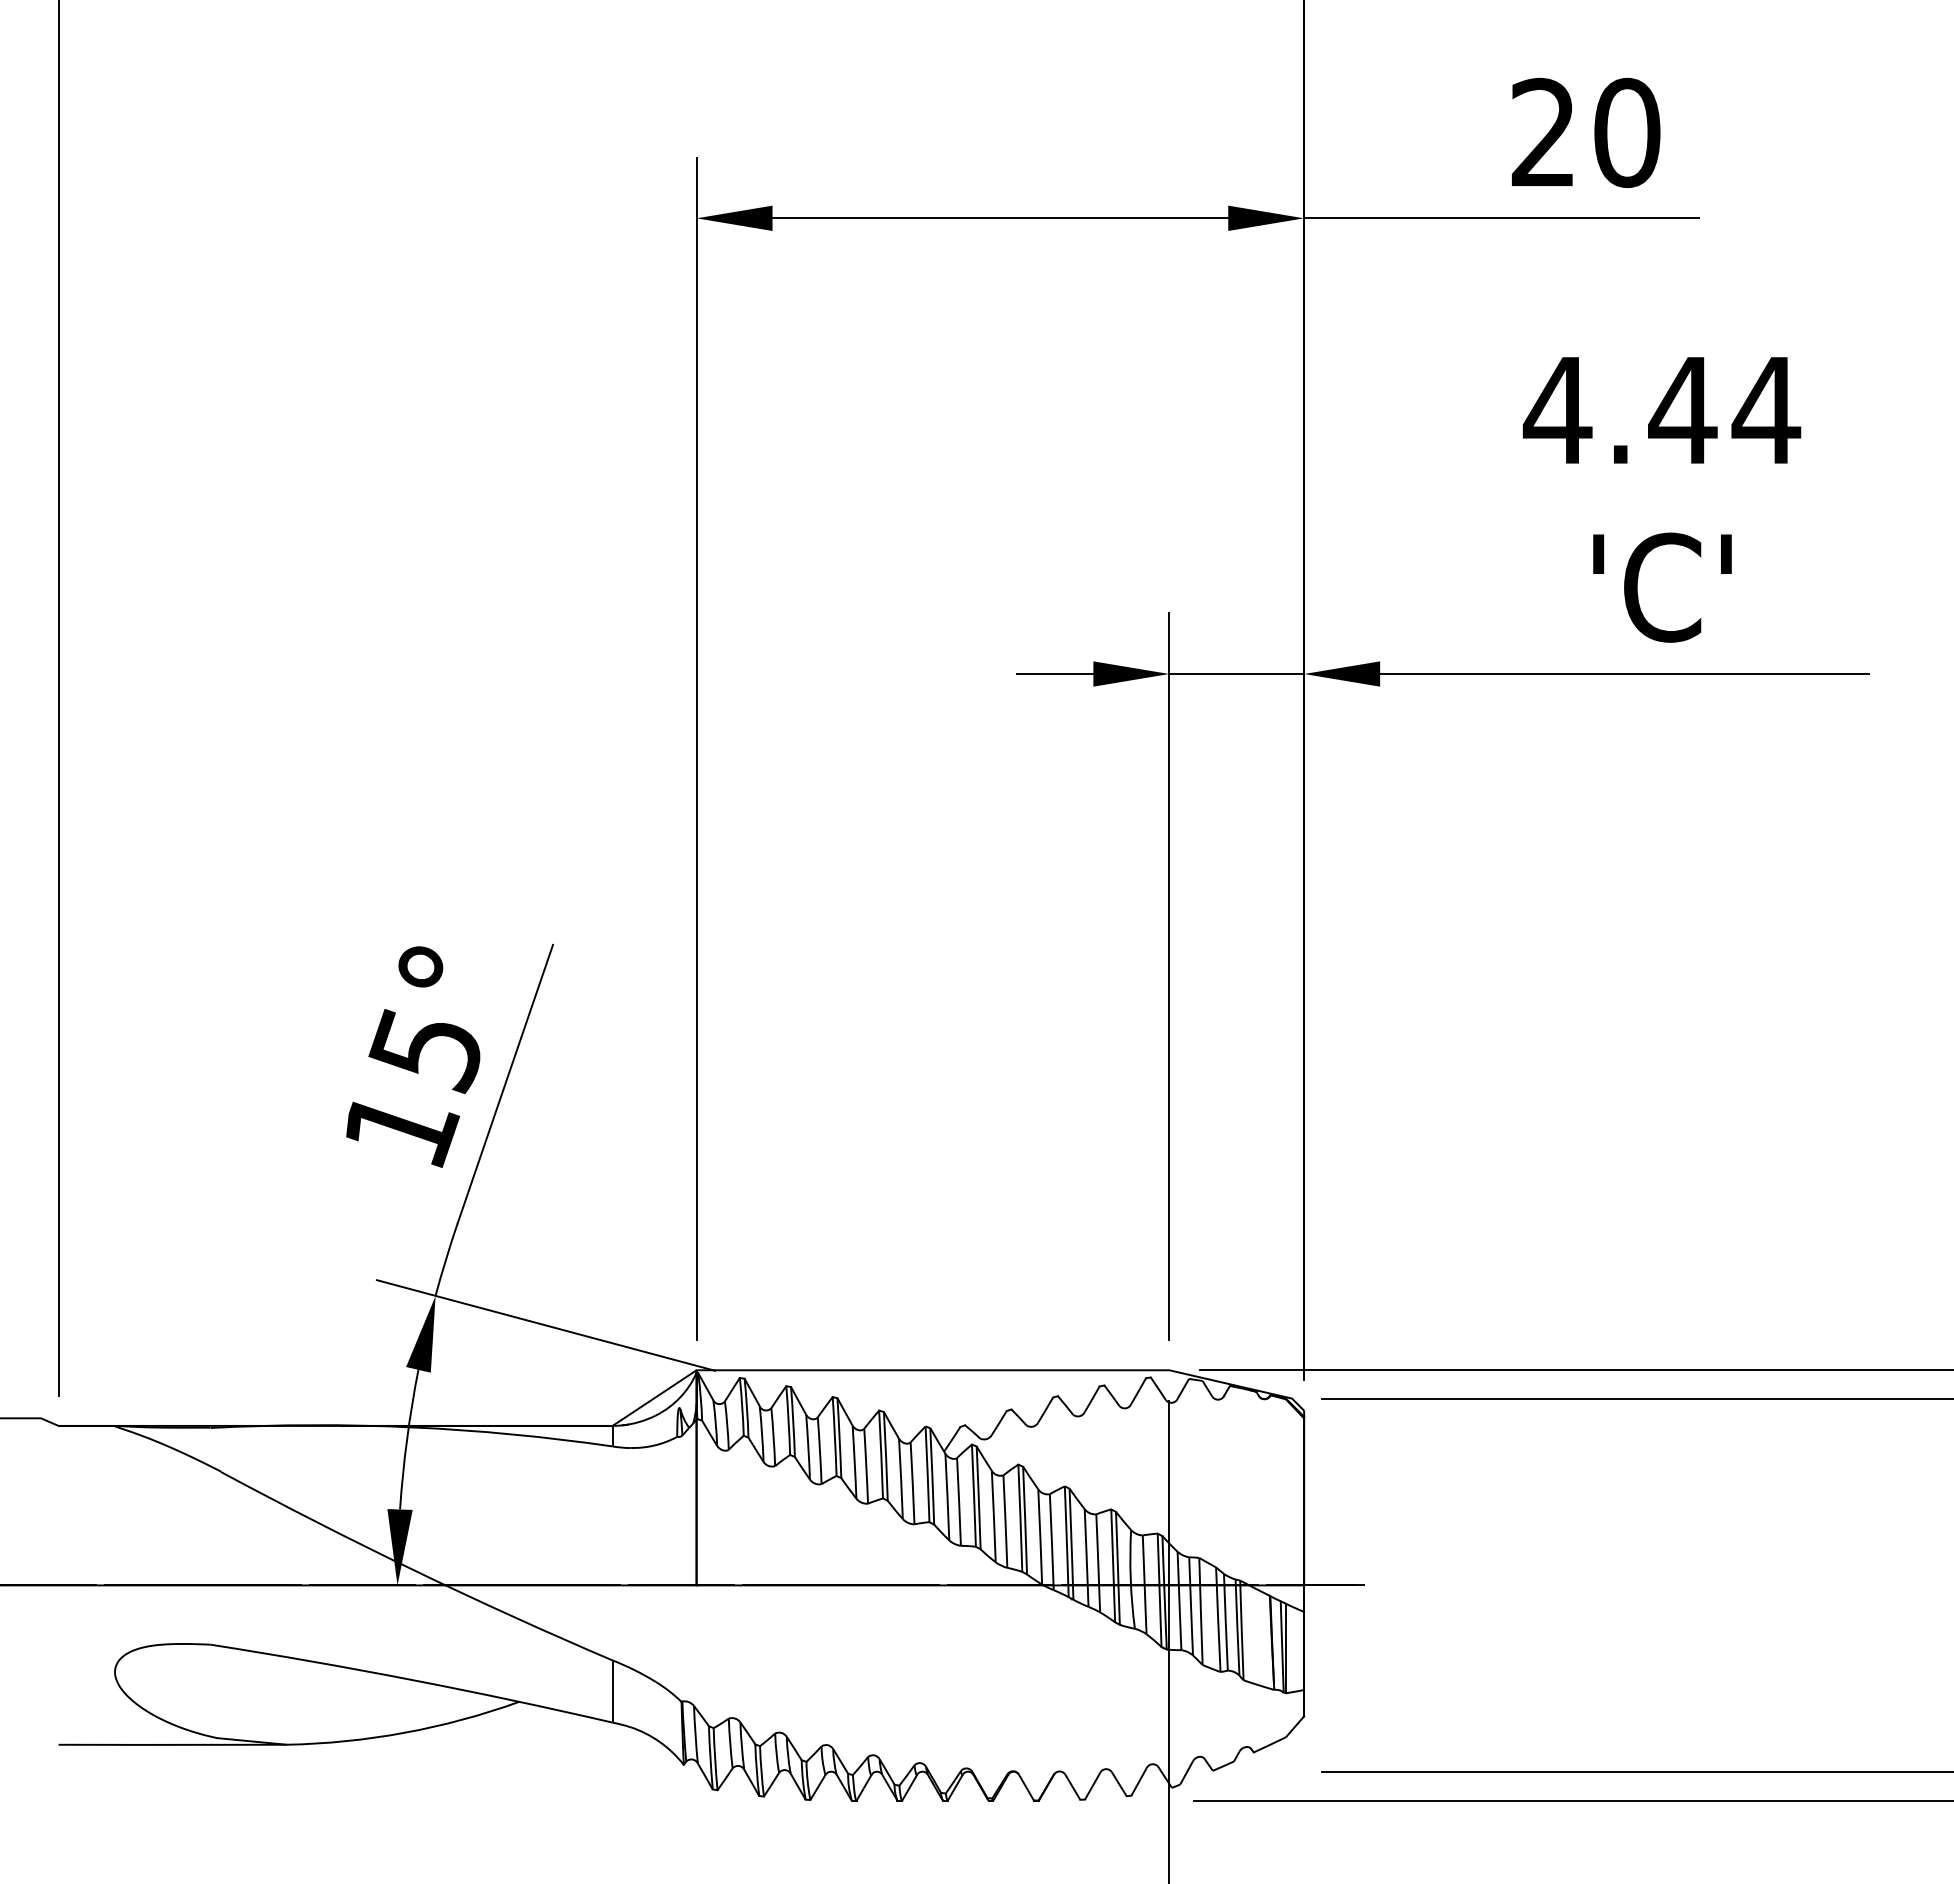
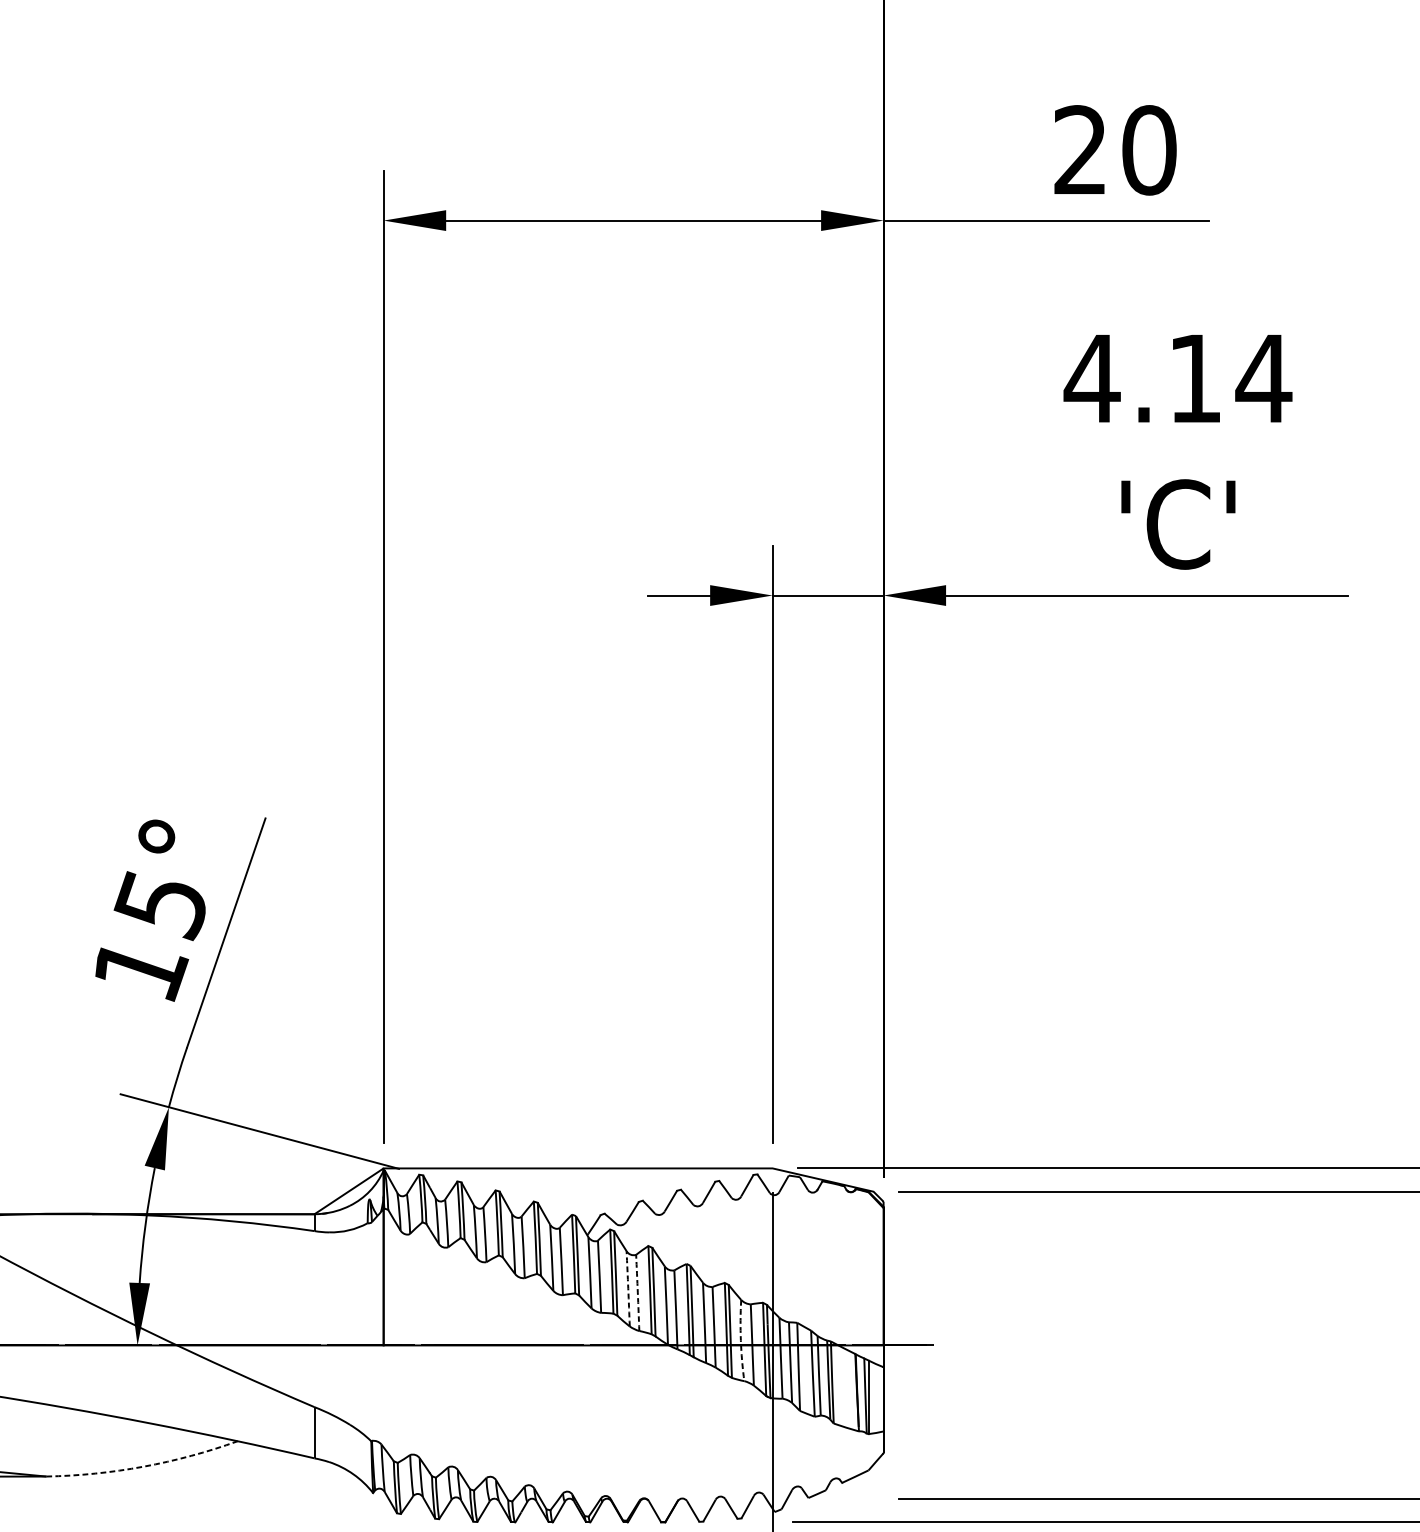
text: (1682, 410) -> (1194, 378), 4.44 -> 4.14
arc: (993, 1516) -> (627, 1288), solid -> dashed
arc: (1005, 1521) -> (637, 1292), solid -> dashed
arc: (1130, 1579) -> (740, 1340), solid -> dashed
arc: (404, 1732) -> (143, 1466), solid -> dashed

